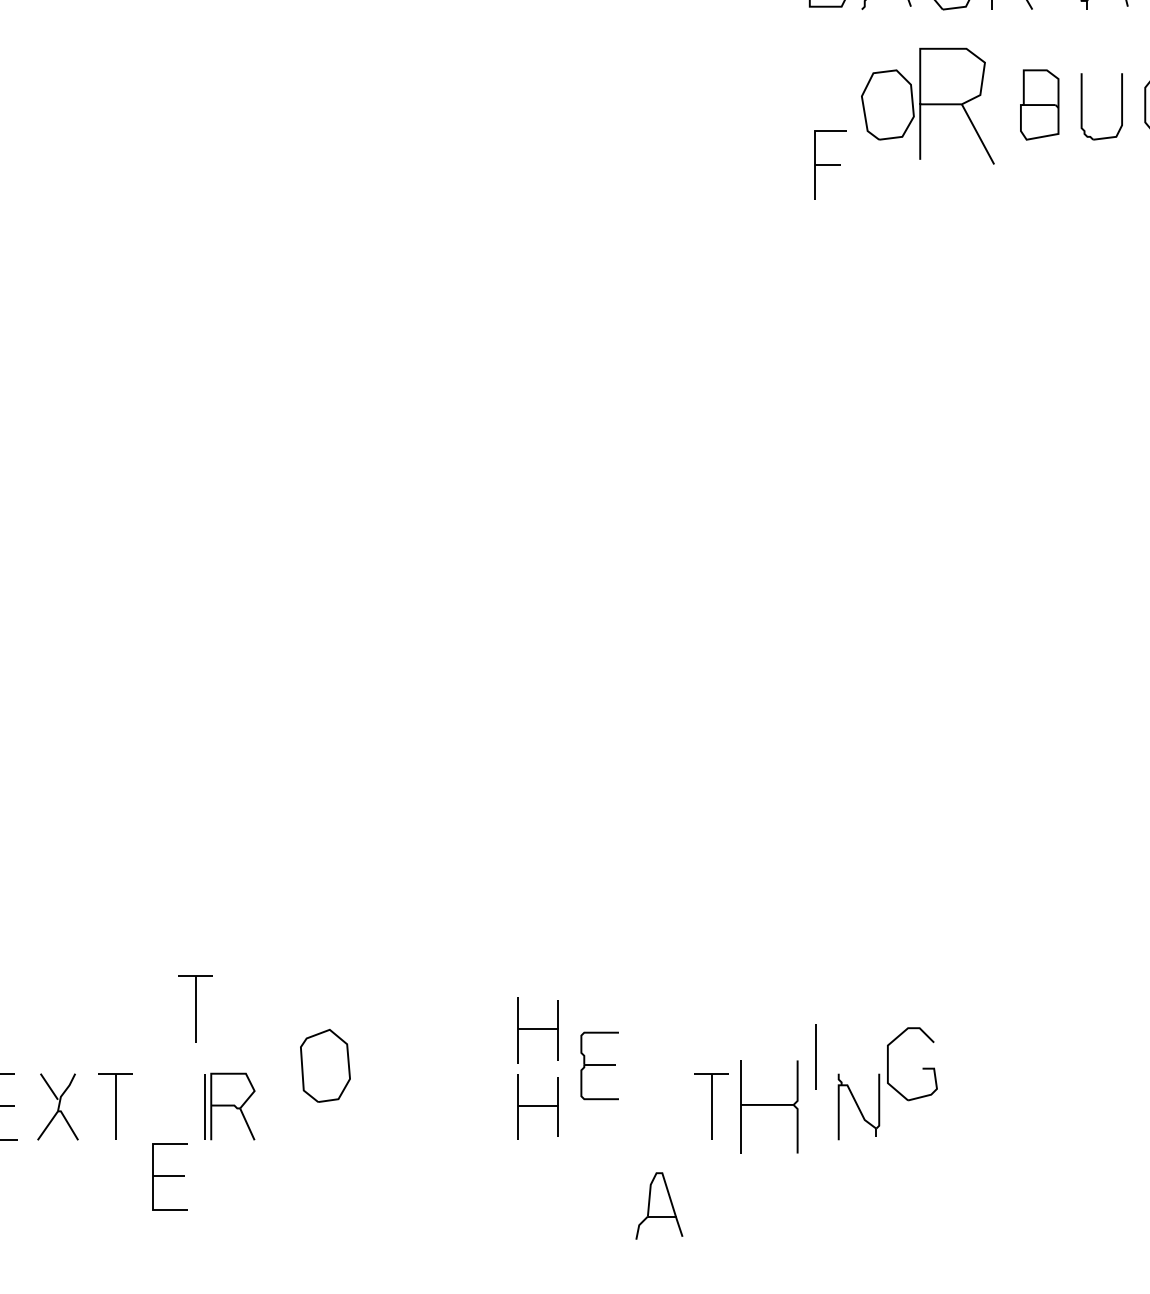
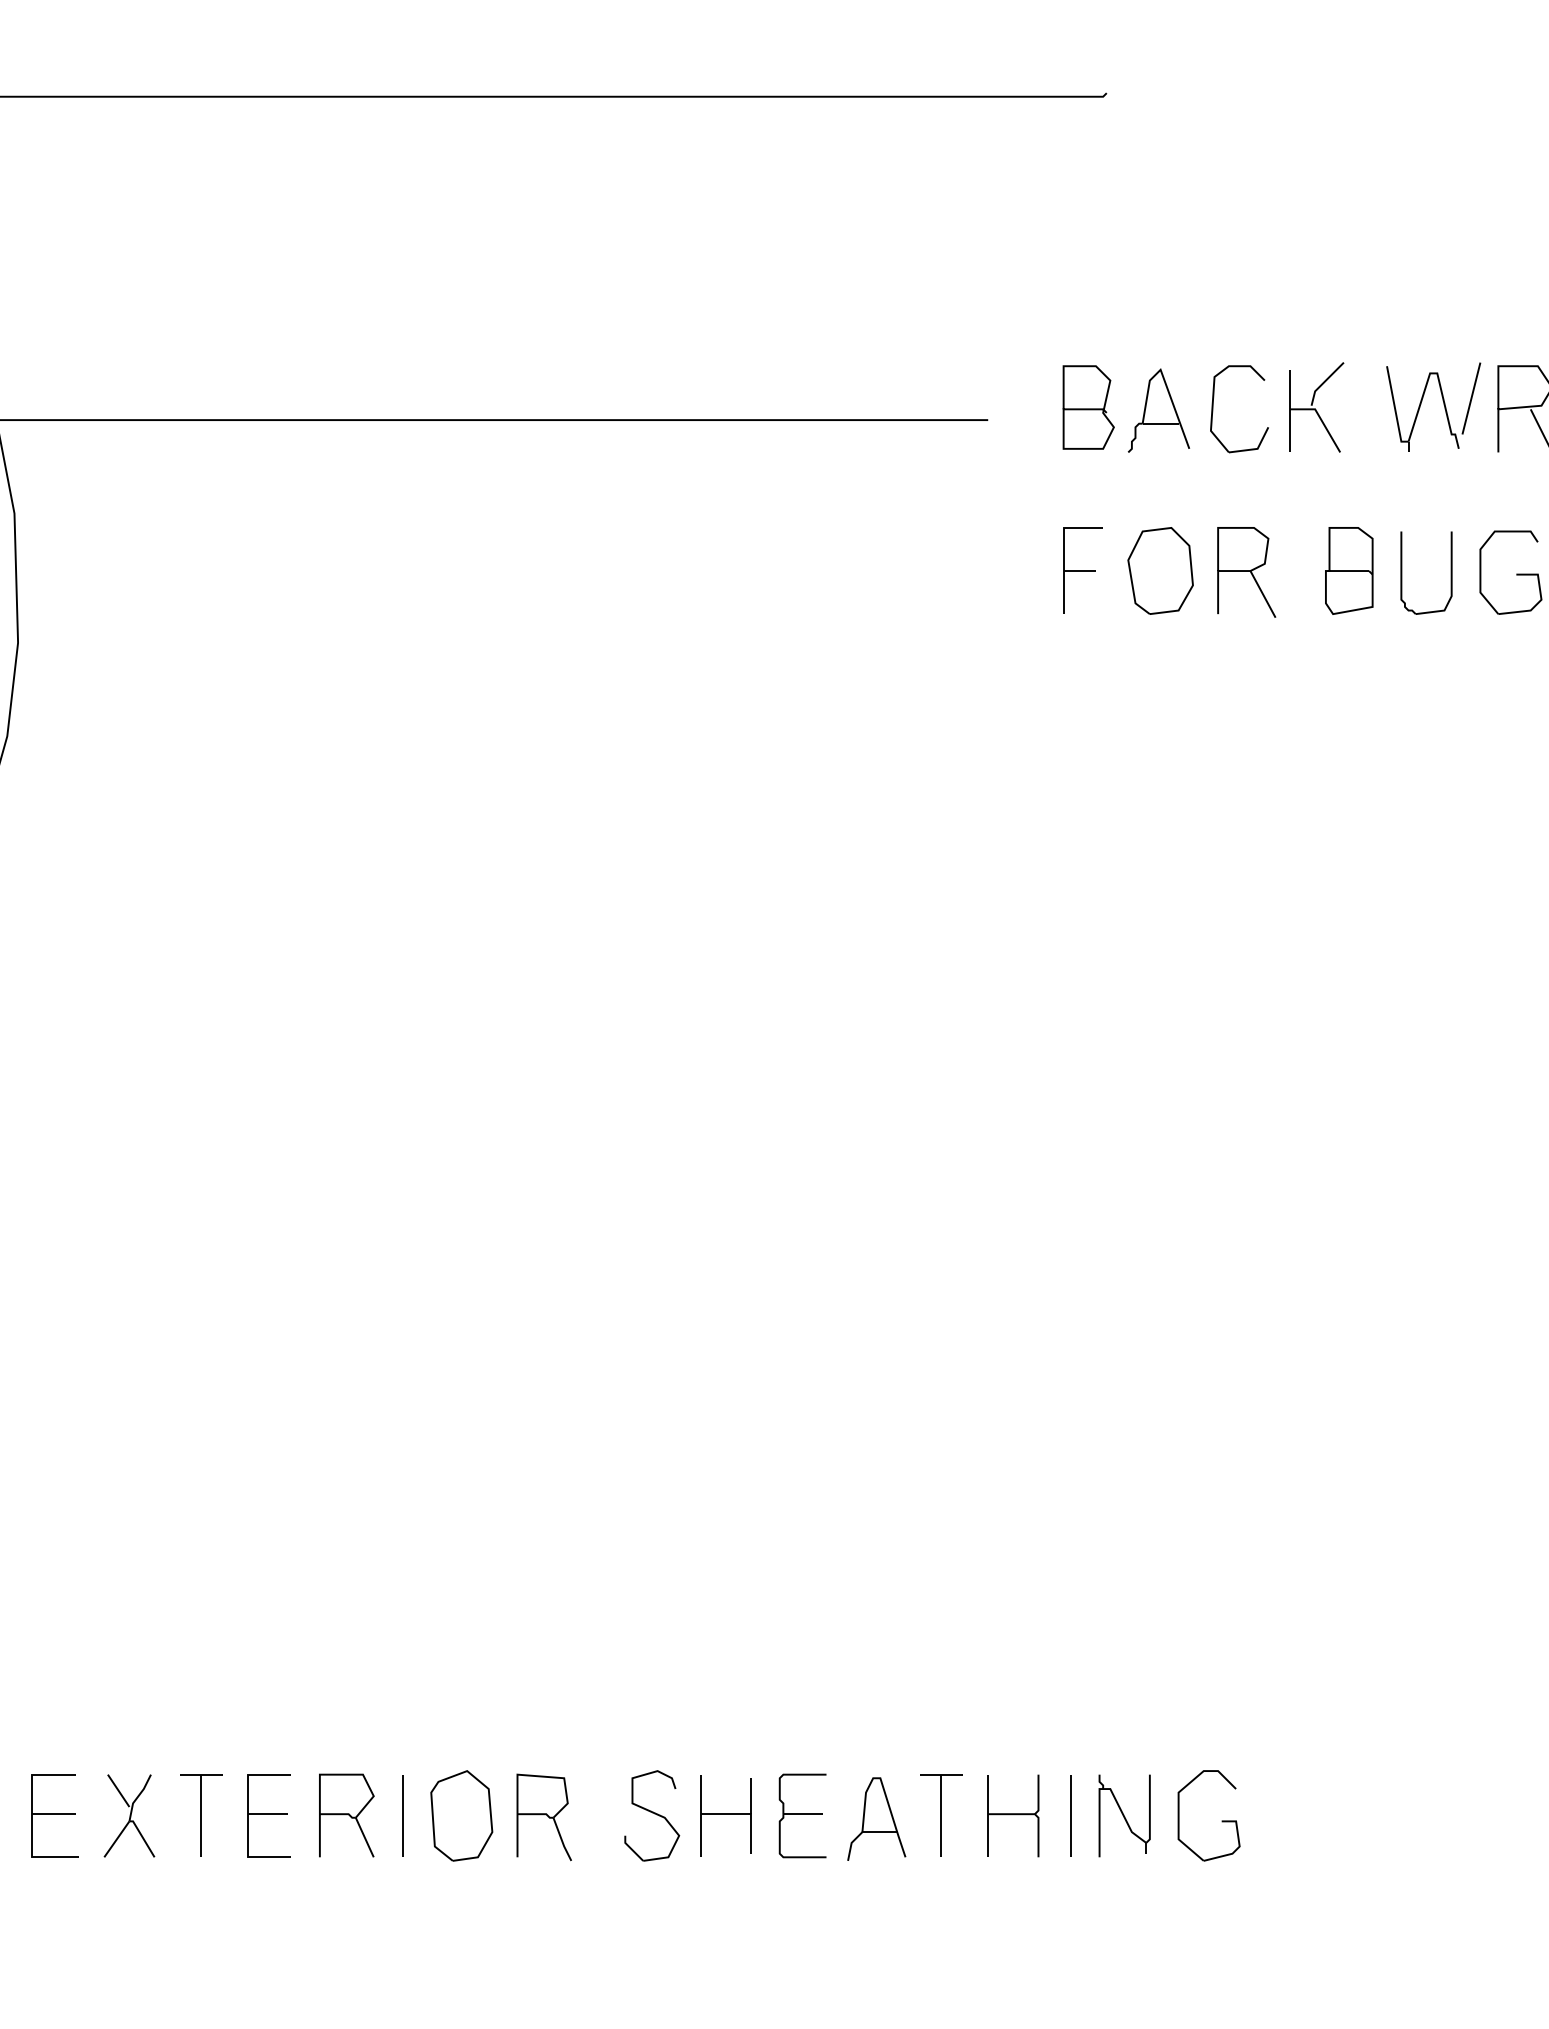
part: (956, 106) -> (1246, 572), size x0.62
part: (830, 164) -> (1082, 570), moved
part: (195, 1009) -> (300, 1694), removed
part: (537, 1030) -> (725, 1720), removed
line: (815, 1056) -> (1070, 1815), moved
part: (325, 1065) -> (461, 1815), moved
part: (599, 1065) -> (802, 1815), moved
part: (922, 1067) -> (1221, 1820), moved
line: (204, 1106) -> (402, 1815), moved
part: (478, 1106) -> (652, 1815), added
part: (769, 1106) -> (1013, 1815), size x0.71
part: (391, 1108) -> (543, 1817), added
part: (169, 1176) -> (268, 1815), moved
part: (659, 1205) -> (876, 1818), moved

